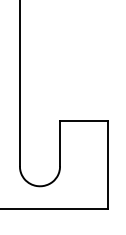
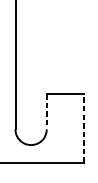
line: (60, 143) -> (47, 111), solid -> dashed
line: (108, 164) -> (84, 128), solid -> dashed

